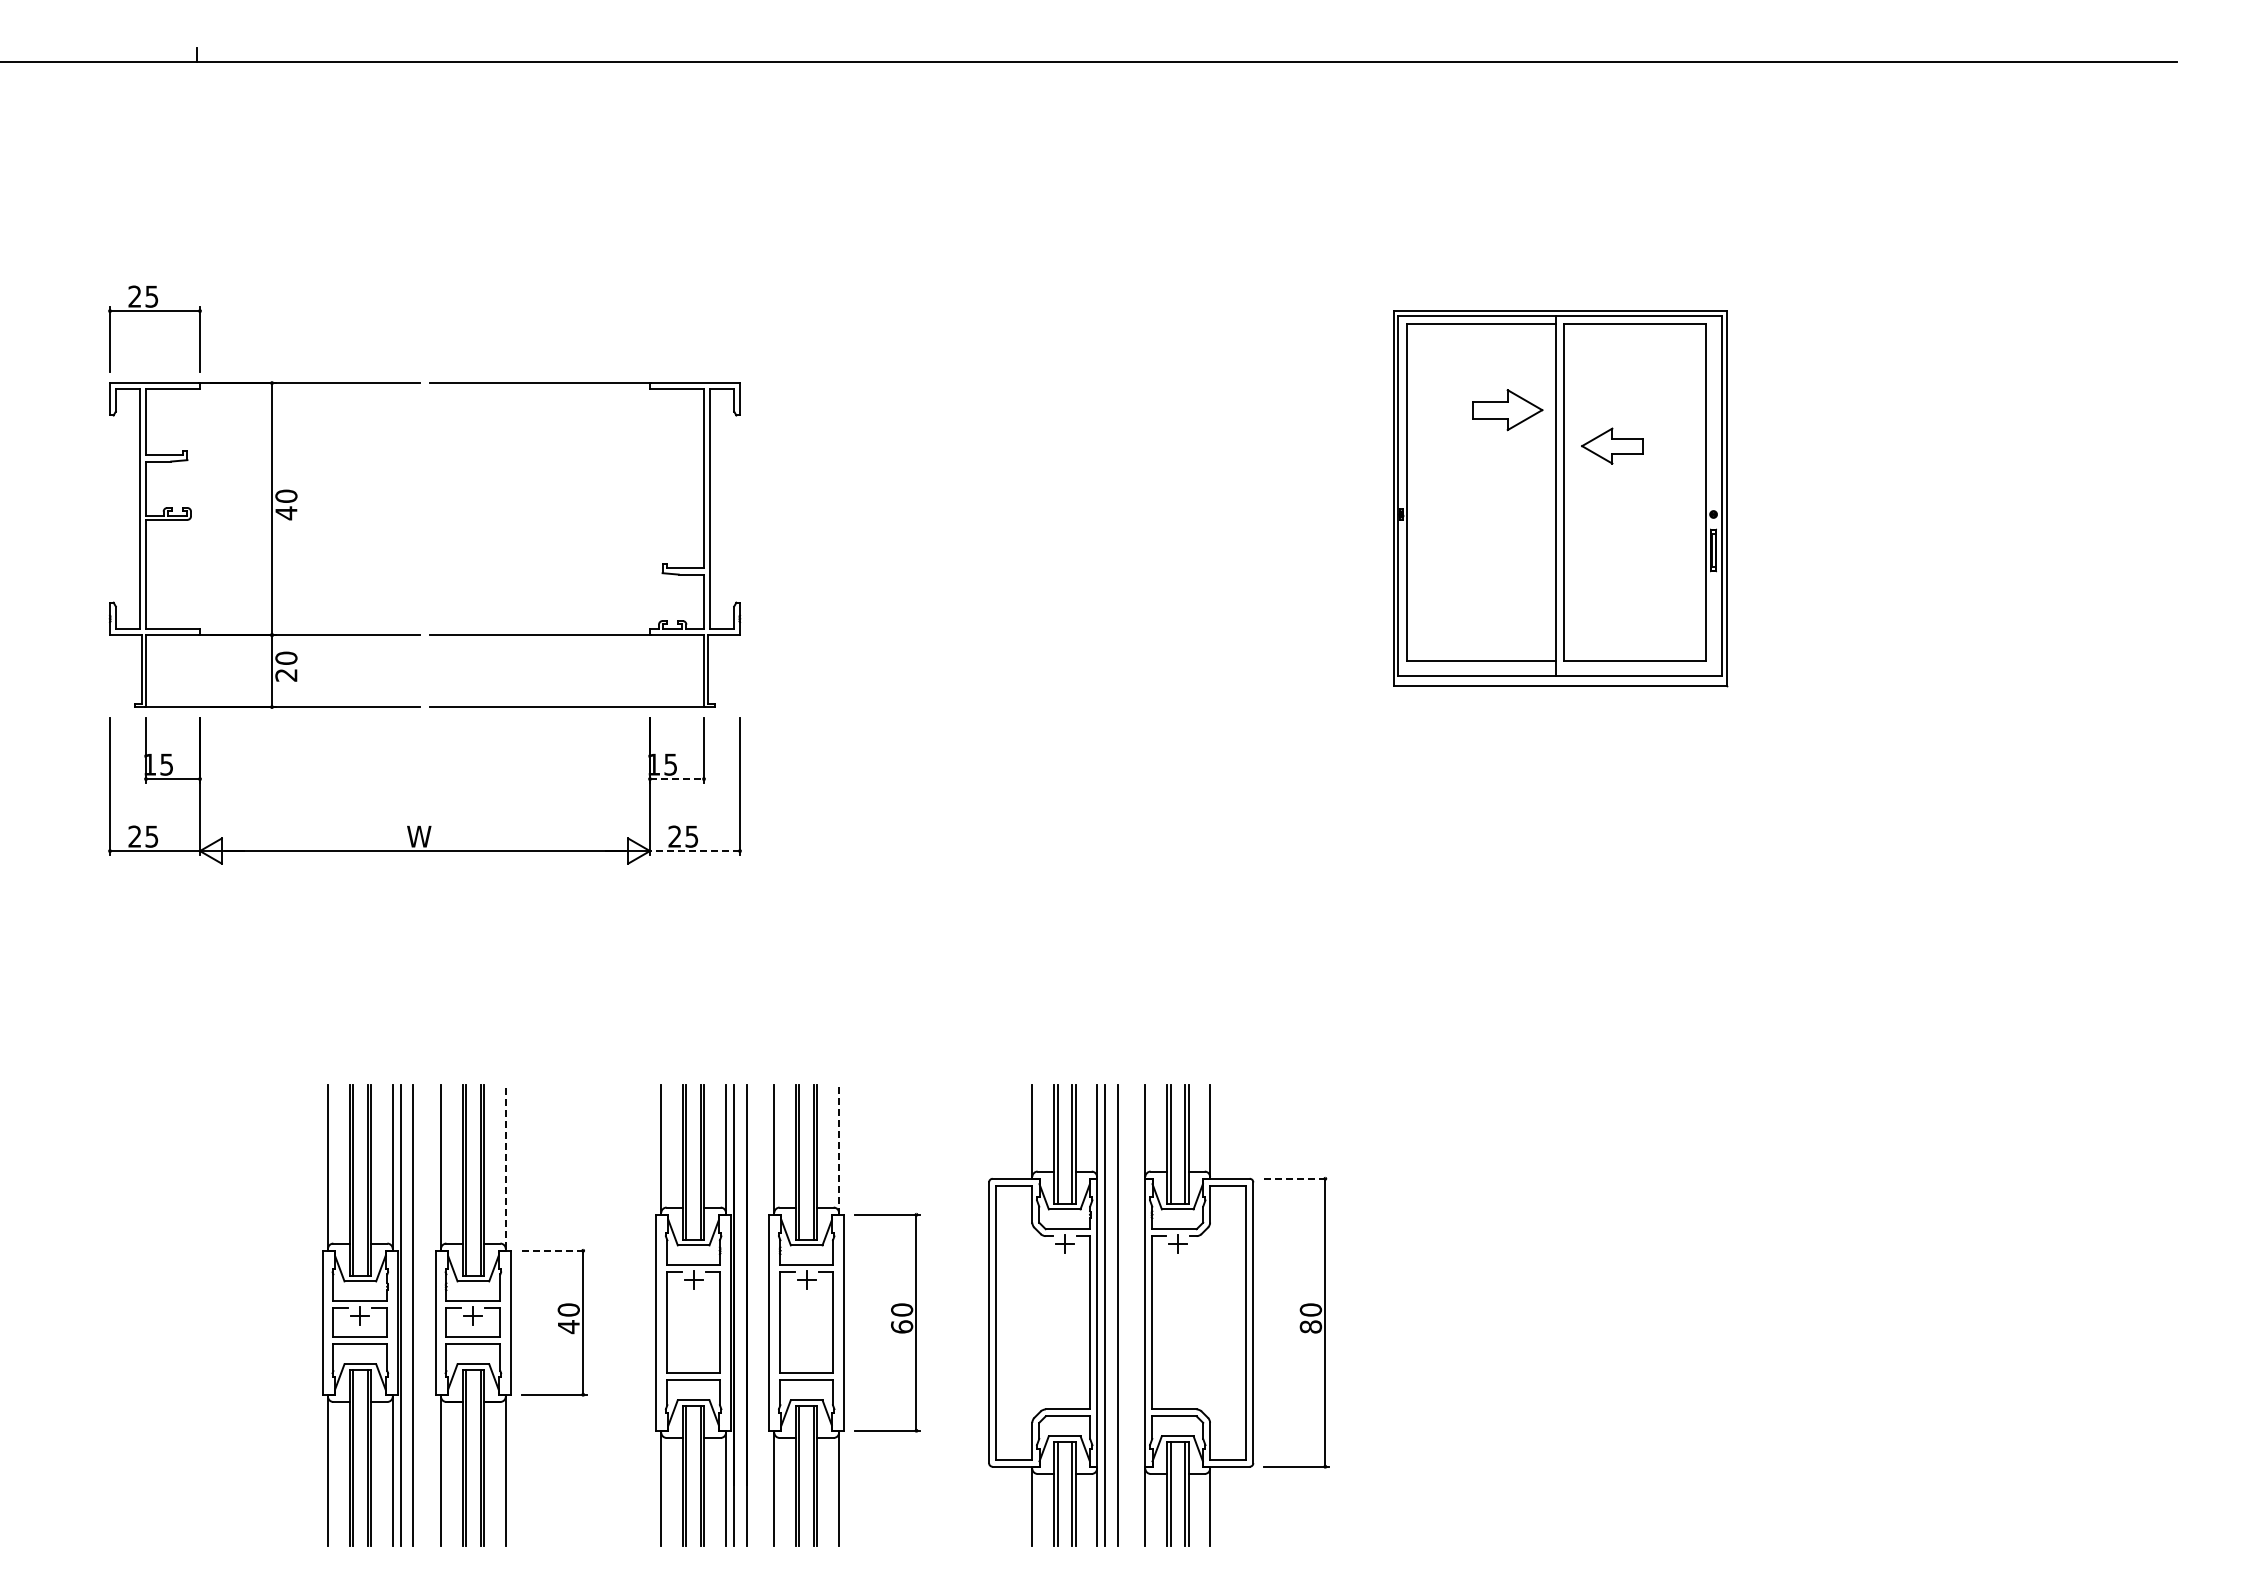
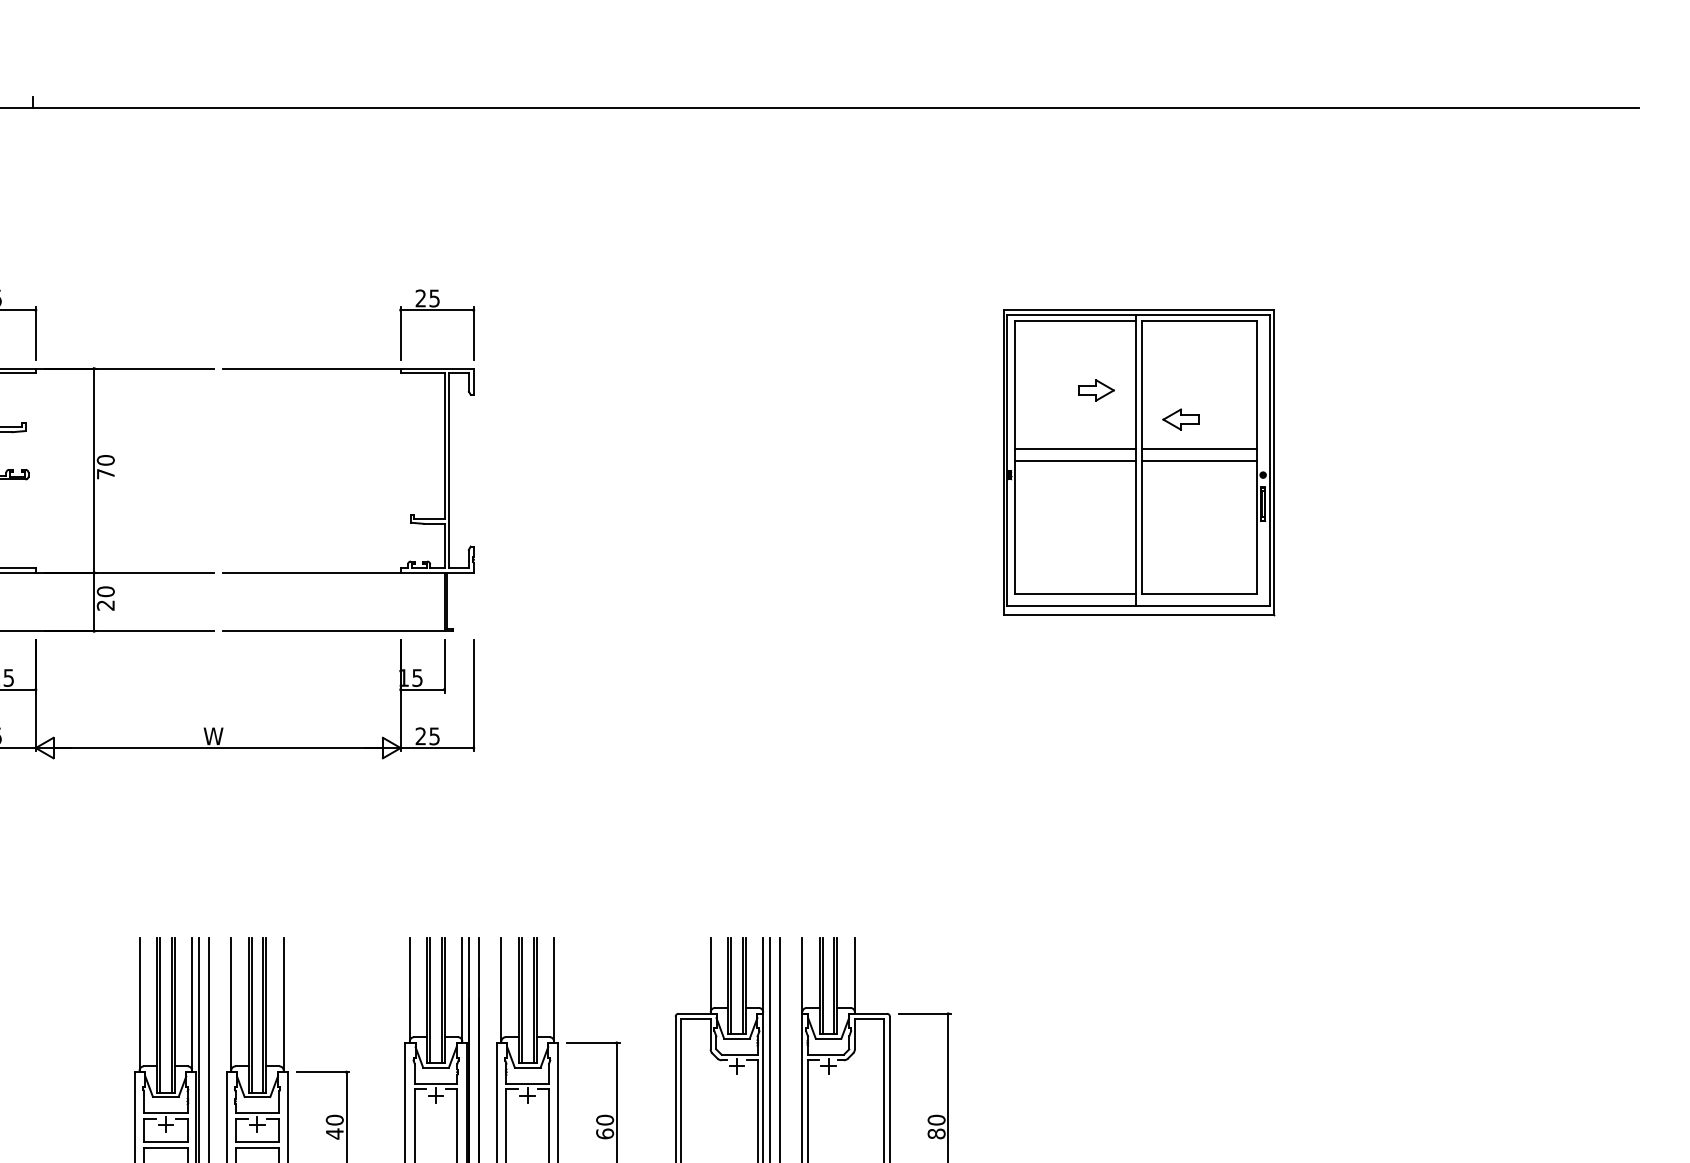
part: (694, 311) -> (436, 310), added
part: (1507, 409) -> (1096, 389), size x0.62
part: (1611, 445) -> (1180, 419), size x0.71
line: (1481, 482) -> (1074, 449), added
line: (1634, 482) -> (1199, 449), added
line: (1481, 496) -> (1074, 460), added
line: (1634, 496) -> (1199, 460), added
text: (286, 513) -> (105, 474), 40 -> 70
line: (677, 779) -> (422, 690), dashed -> solid
line: (695, 851) -> (437, 748), dashed -> solid
line: (839, 1149) -> (554, 990), dashed -> solid
line: (505, 1167) -> (283, 1004), dashed -> solid
line: (1297, 1178) -> (925, 1013), dashed -> solid
line: (554, 1250) -> (323, 1071), dashed -> solid

